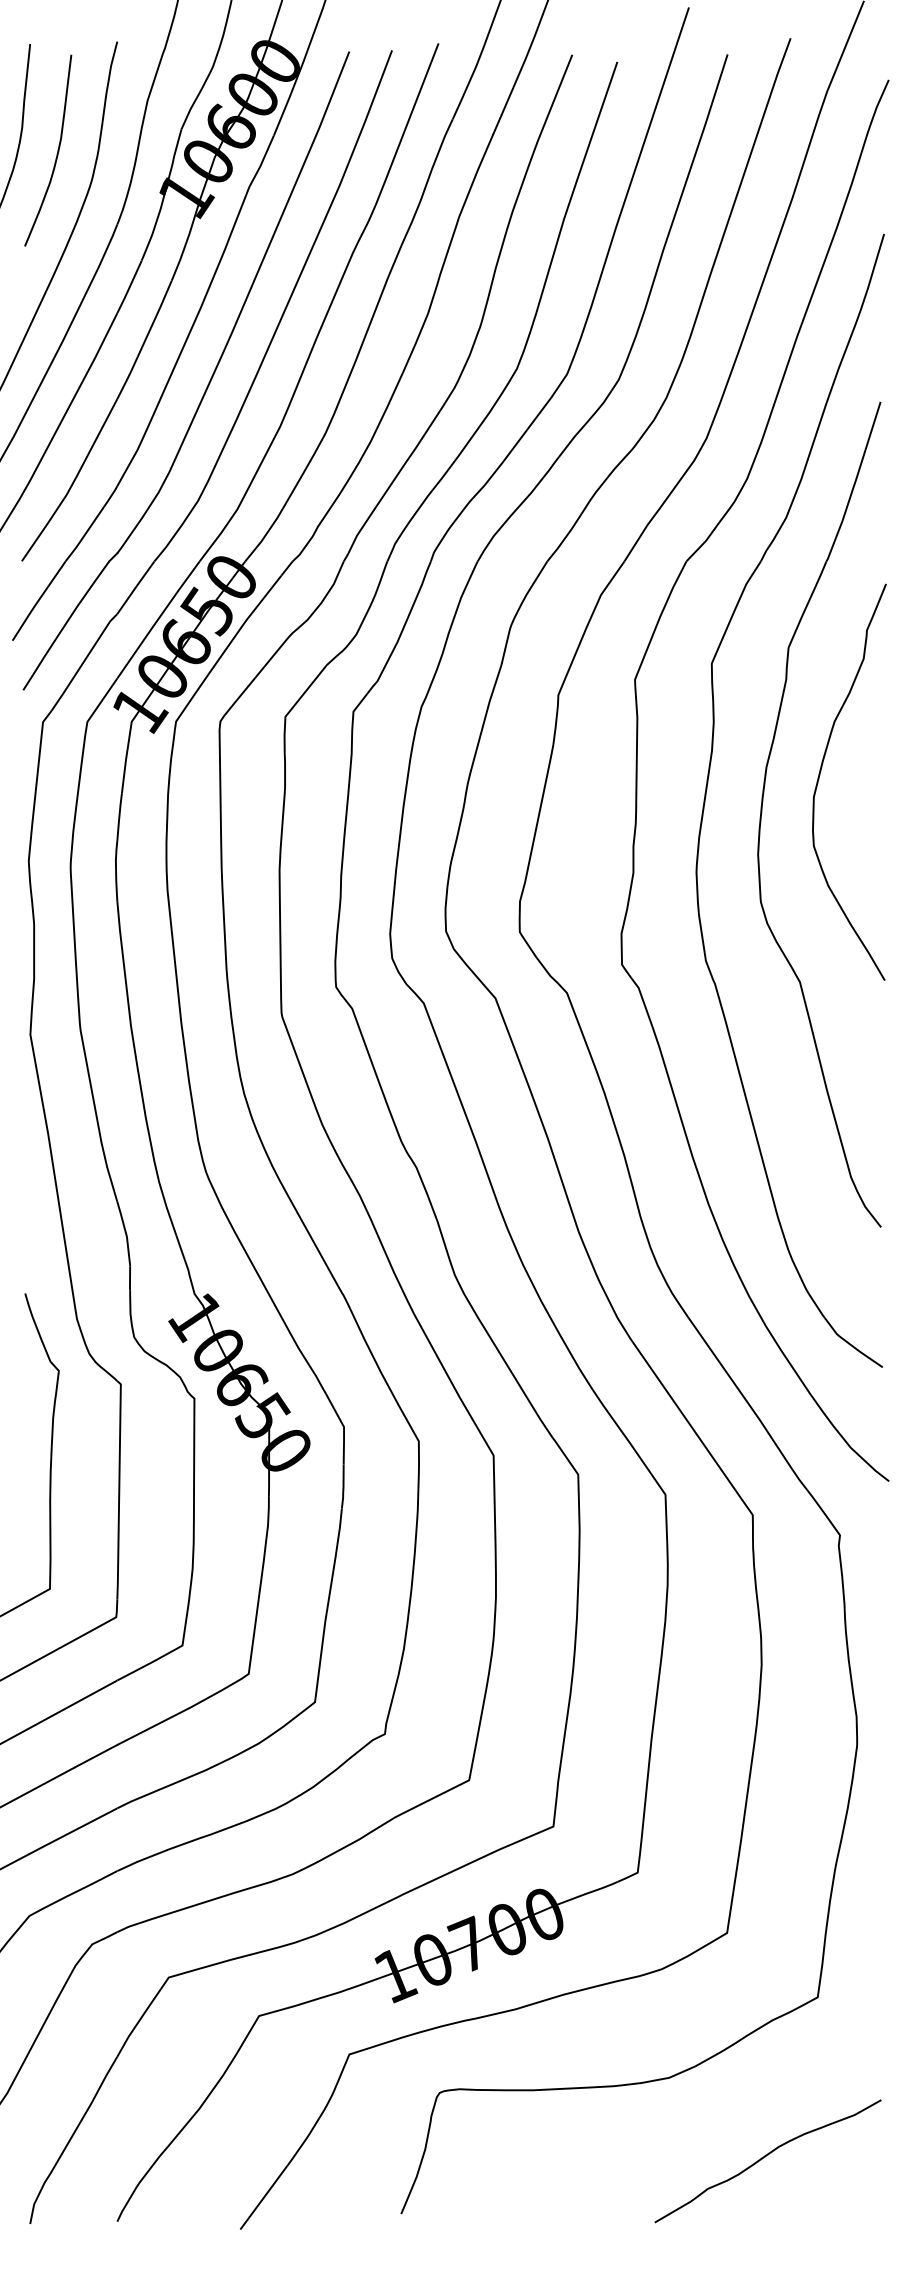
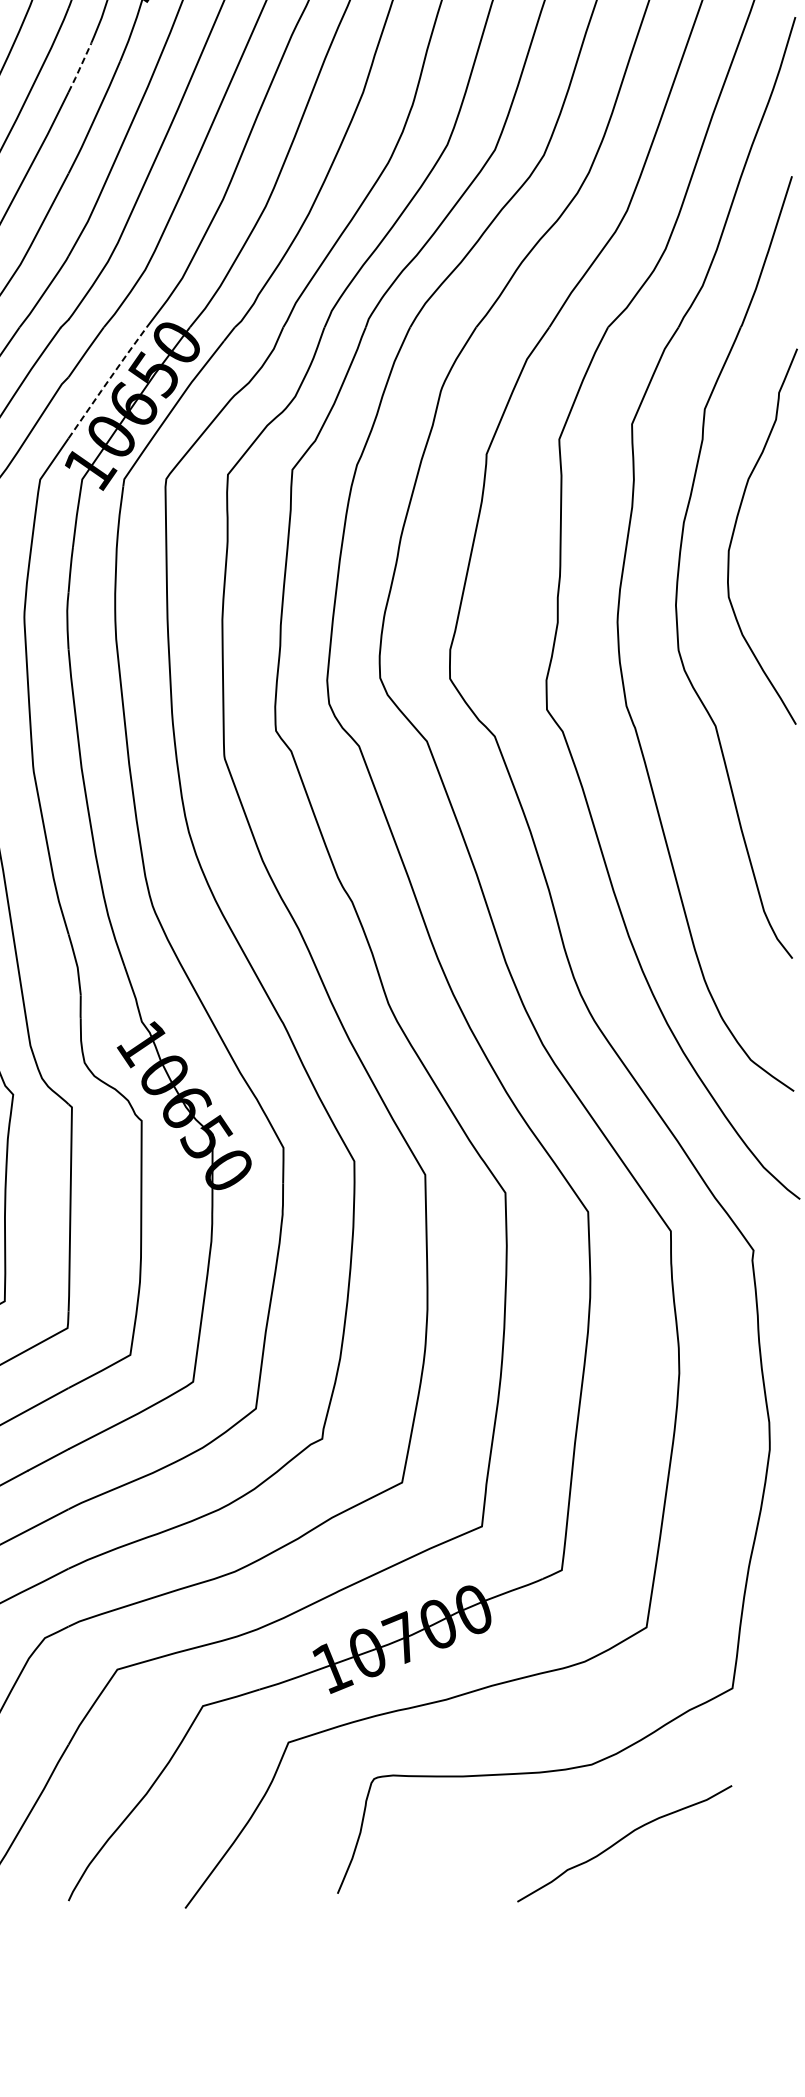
line: (129, 286) -> (80, 66), solid -> dashed
line: (158, 619) -> (107, 382), solid -> dashed
curve: (765, 2157) -> (622, 1840), moved

